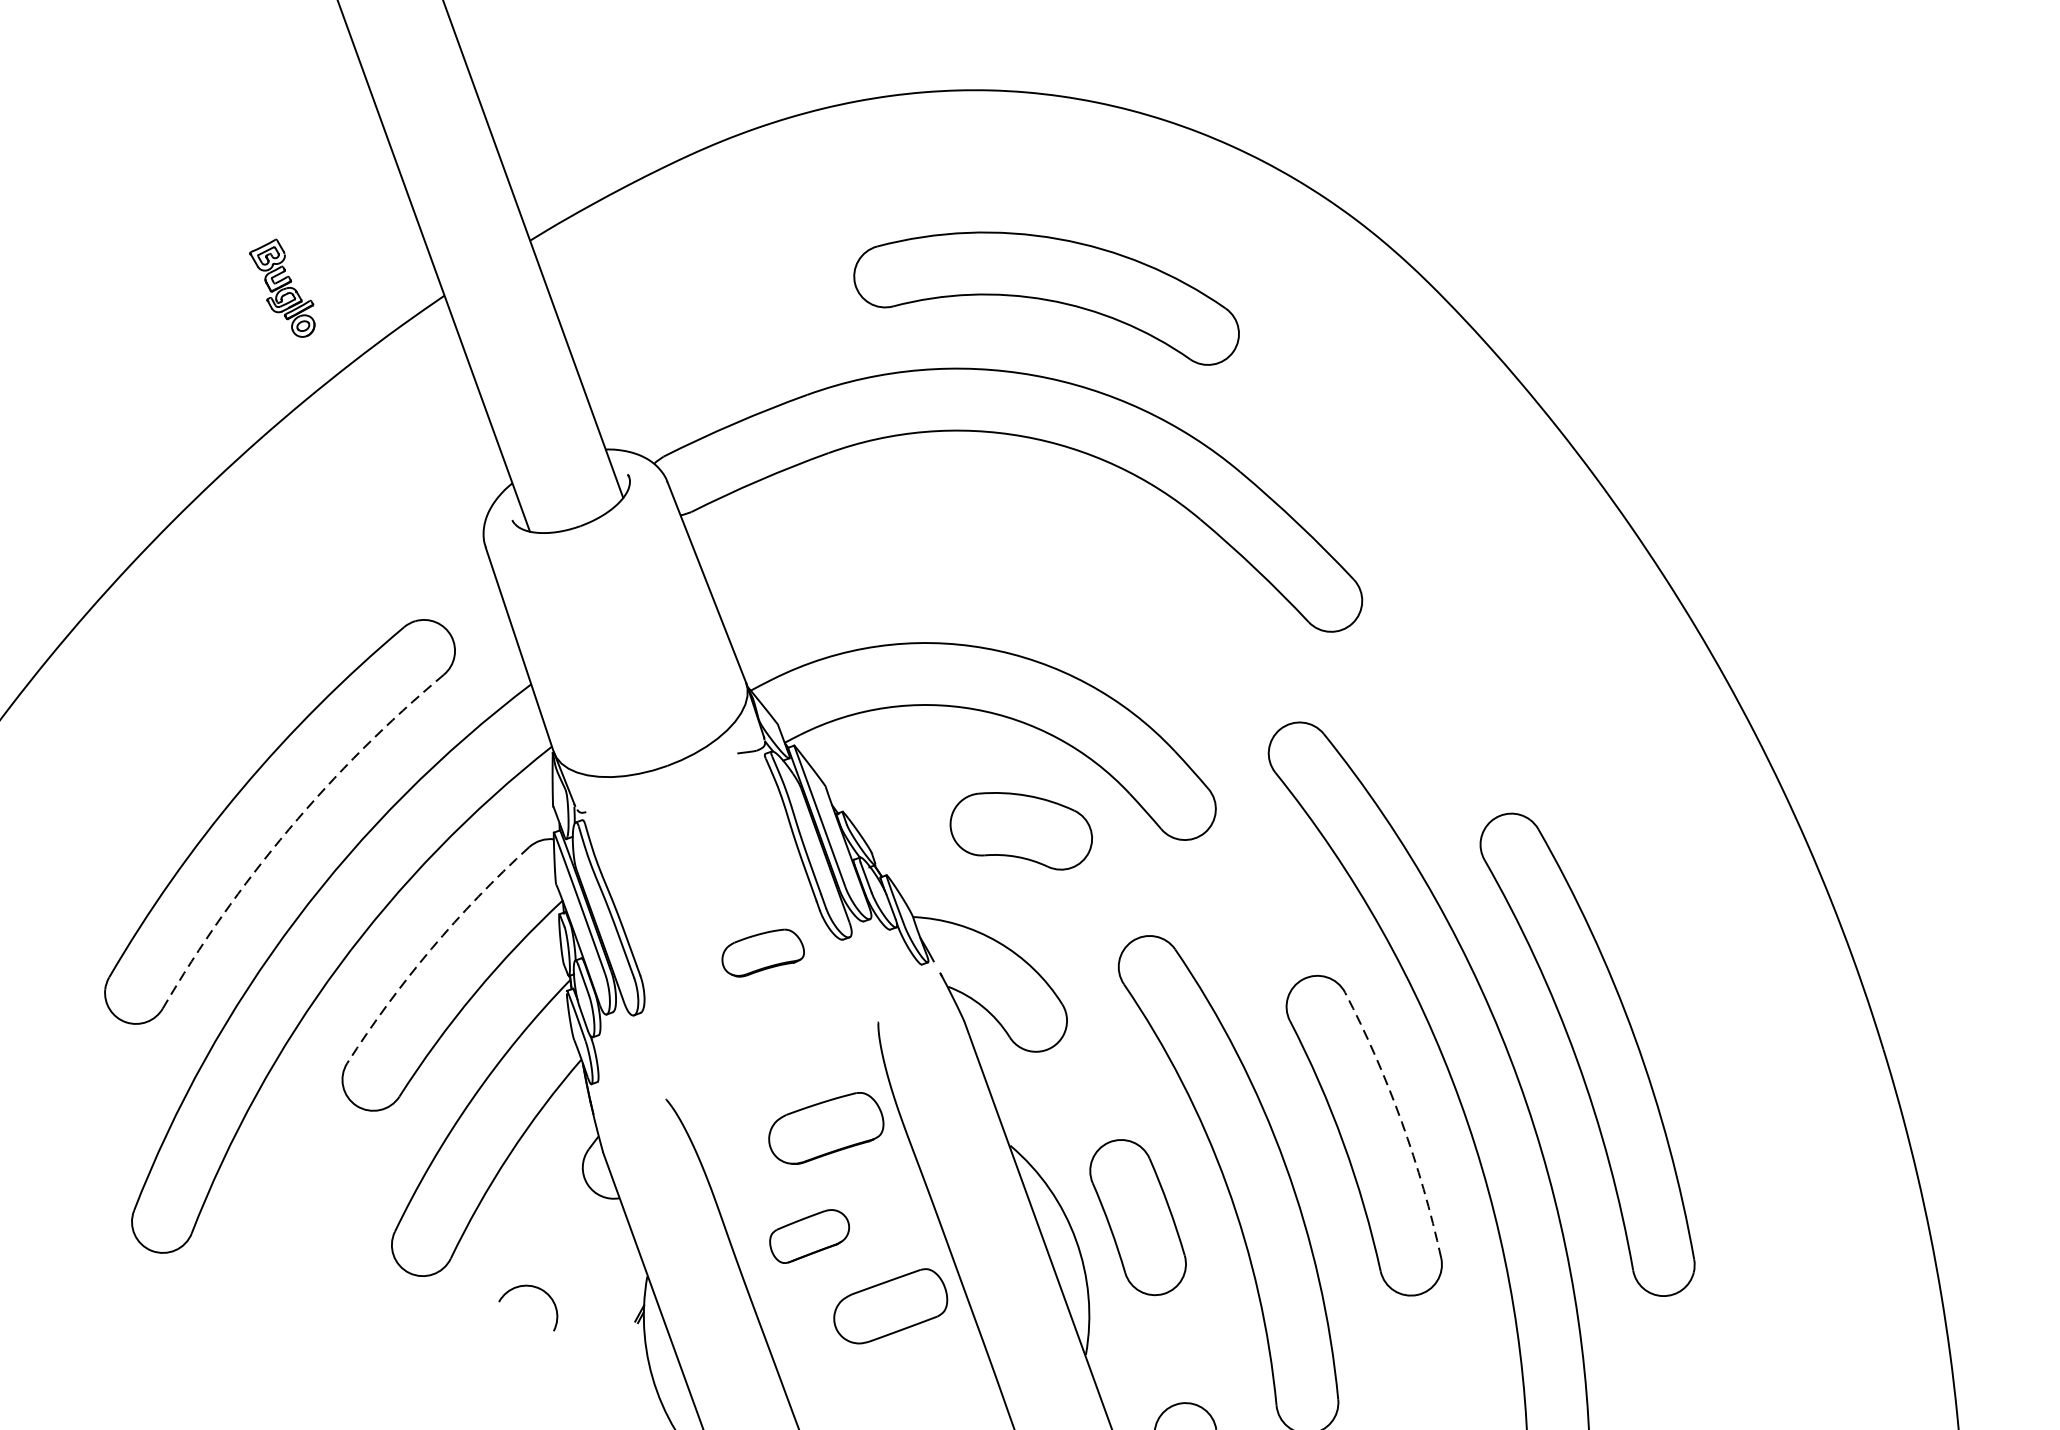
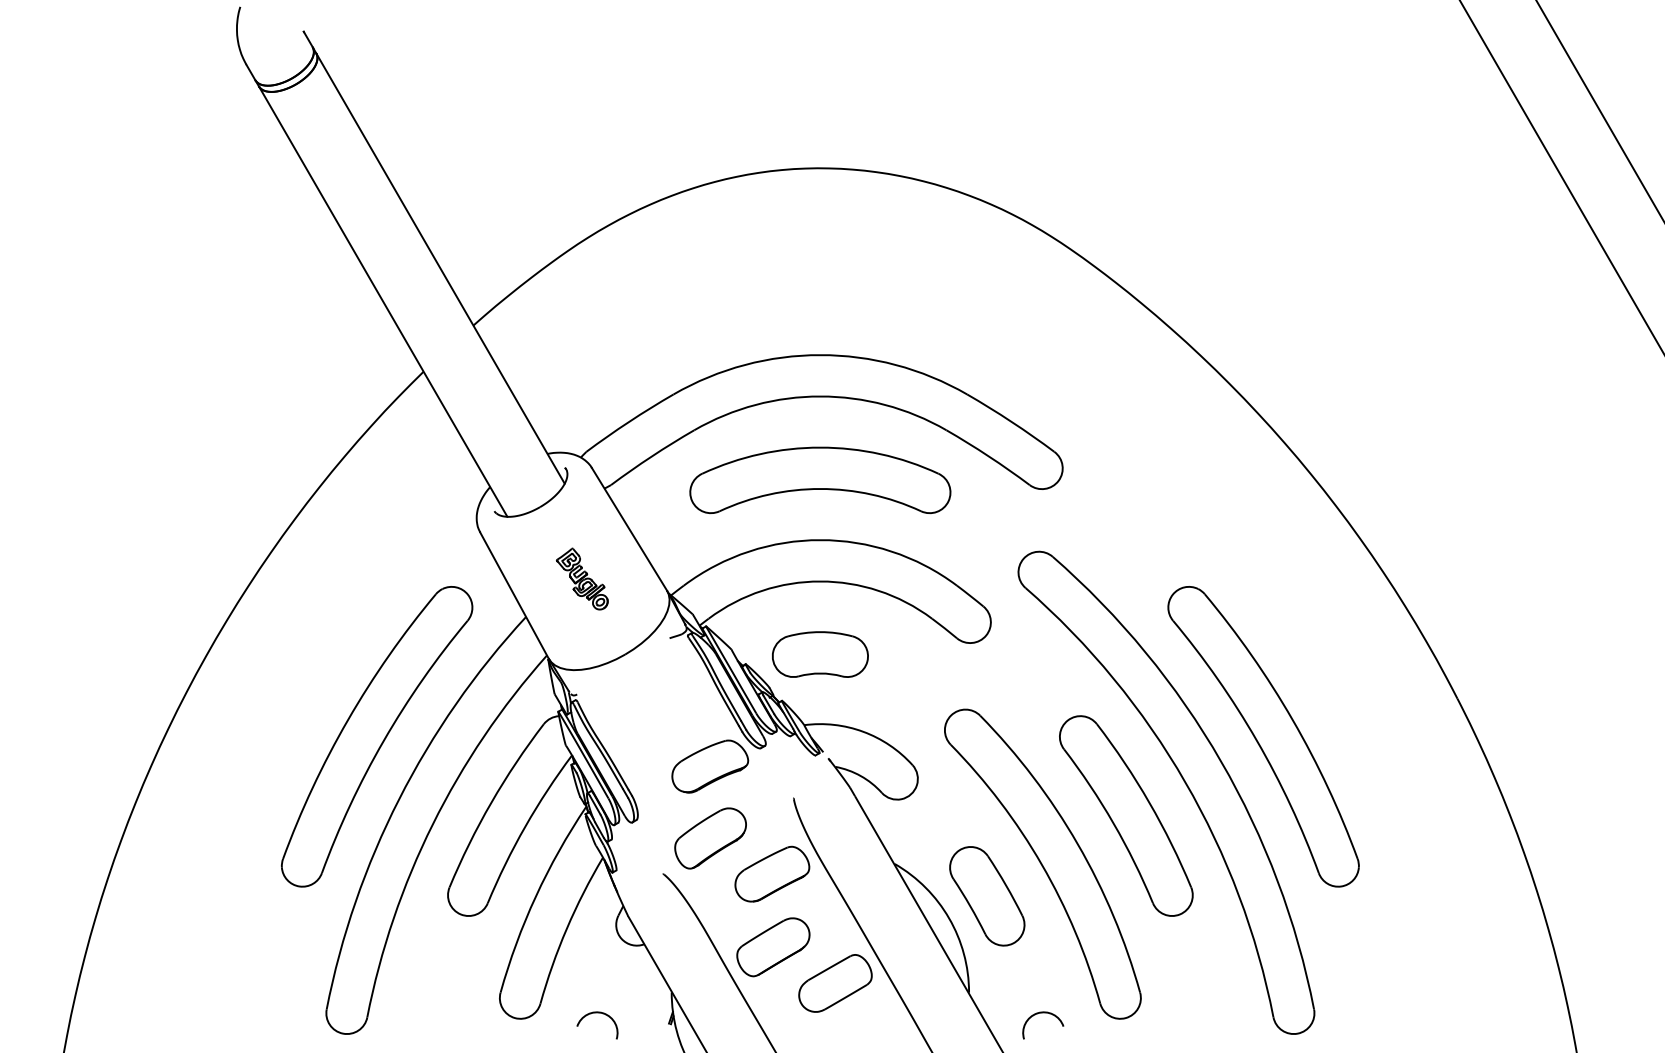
part: (283, 286) -> (582, 578), moved
part: (1049, 287) -> (820, 480), moved
part: (1021, 828) -> (820, 654), moved
arc: (288, 829) -> (383, 740), dashed -> solid
arc: (431, 948) -> (491, 802), dashed -> solid
part: (763, 953) -> (710, 766), size x1.43
part: (745, 1059) -> (710, 838), added
arc: (1402, 1121) -> (1149, 802), dashed -> solid
part: (809, 1236) -> (773, 947), size x1.43

